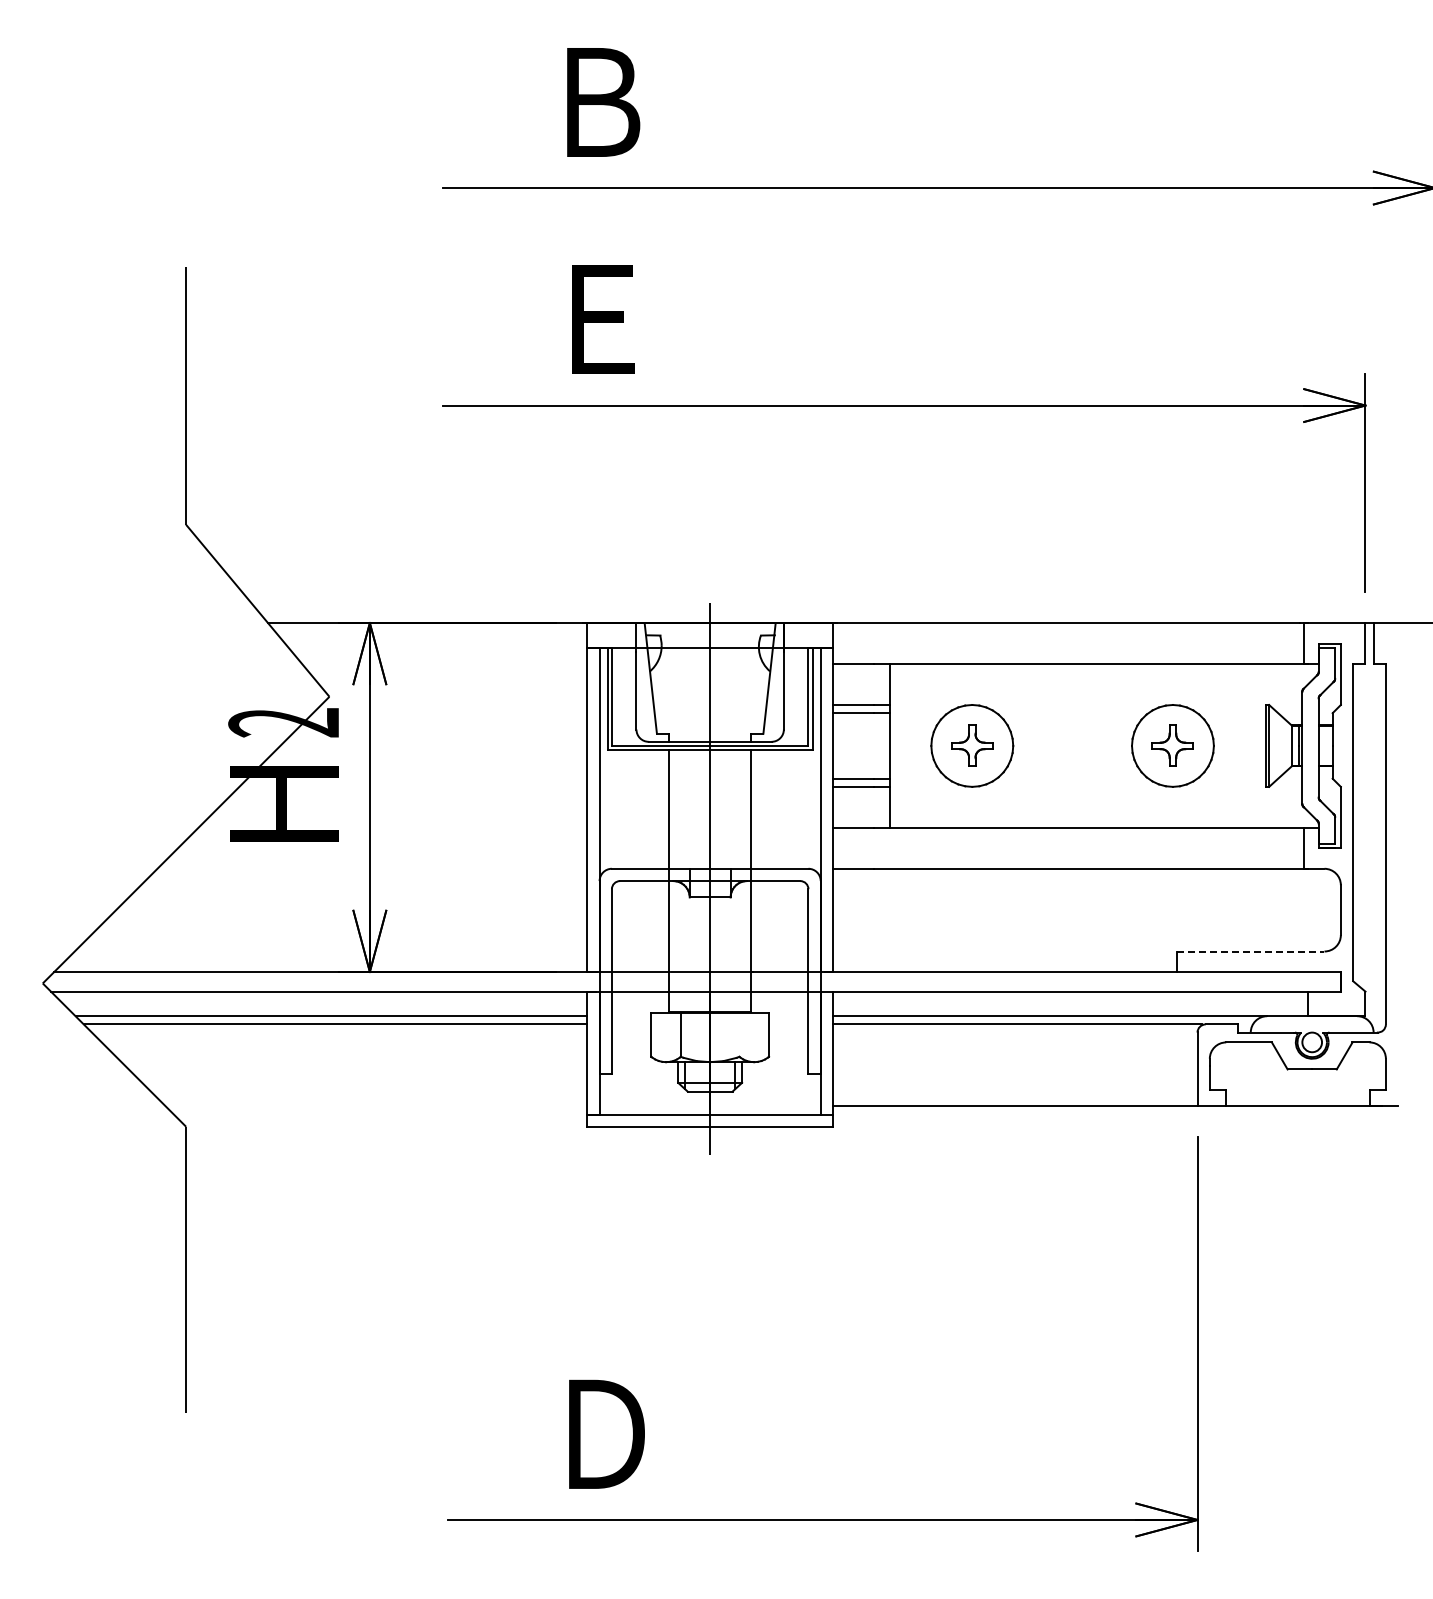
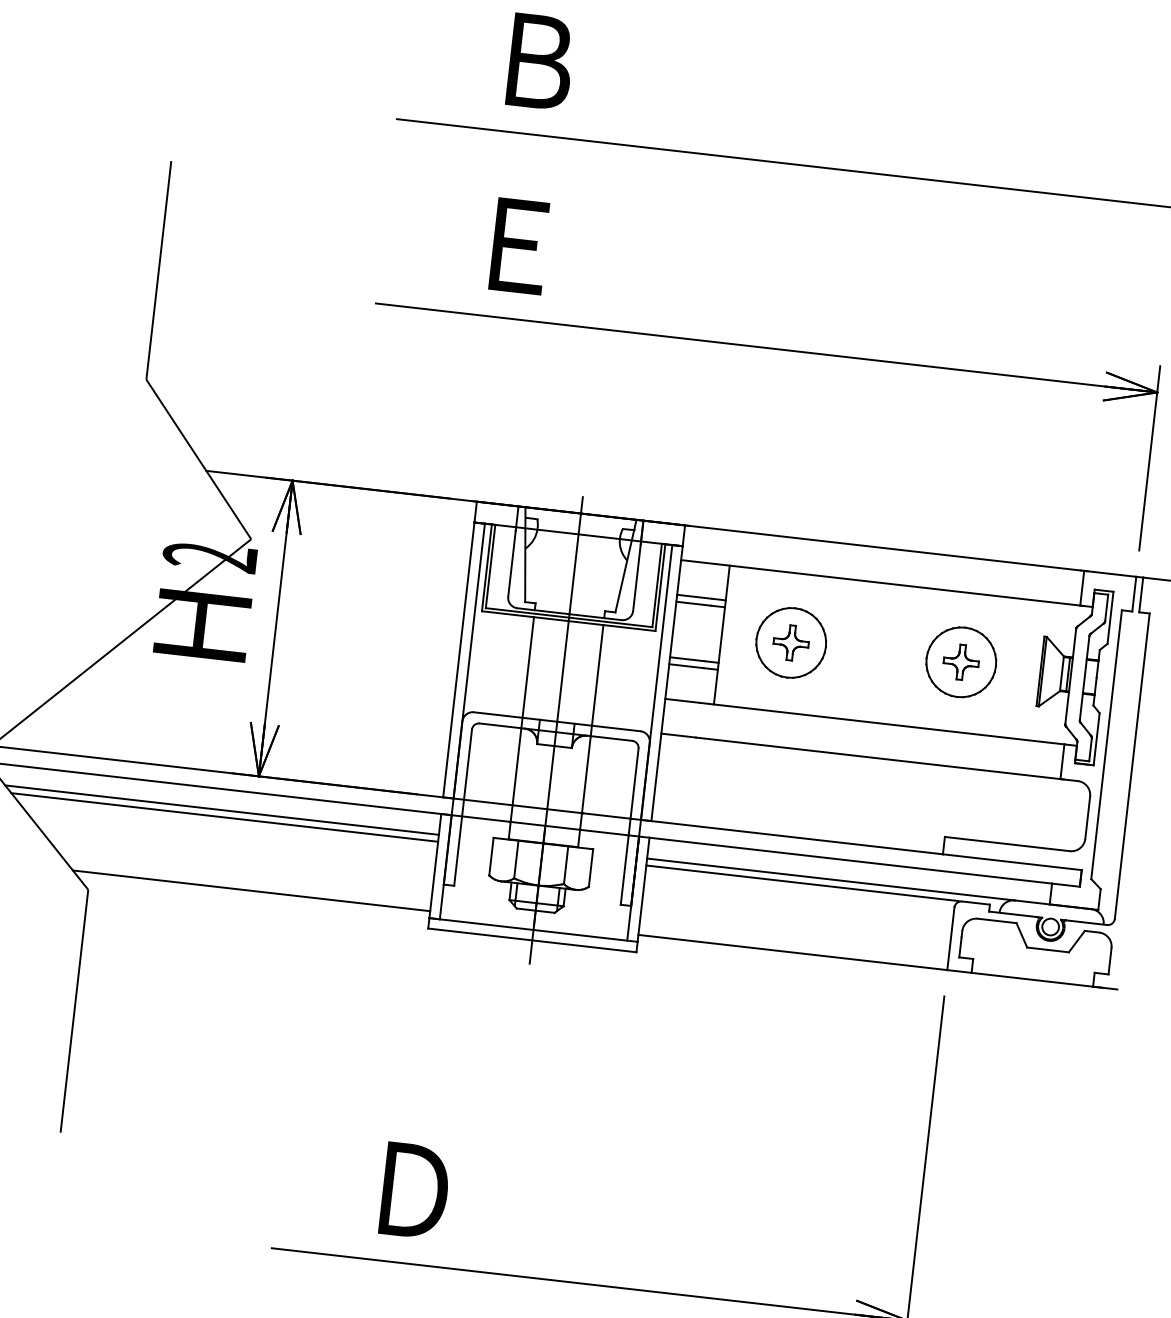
line: (1250, 951) -> (1007, 844), dashed -> solid
line: (739, 1034) -> (566, 865), added
line: (376, 1106) -> (251, 890), added

